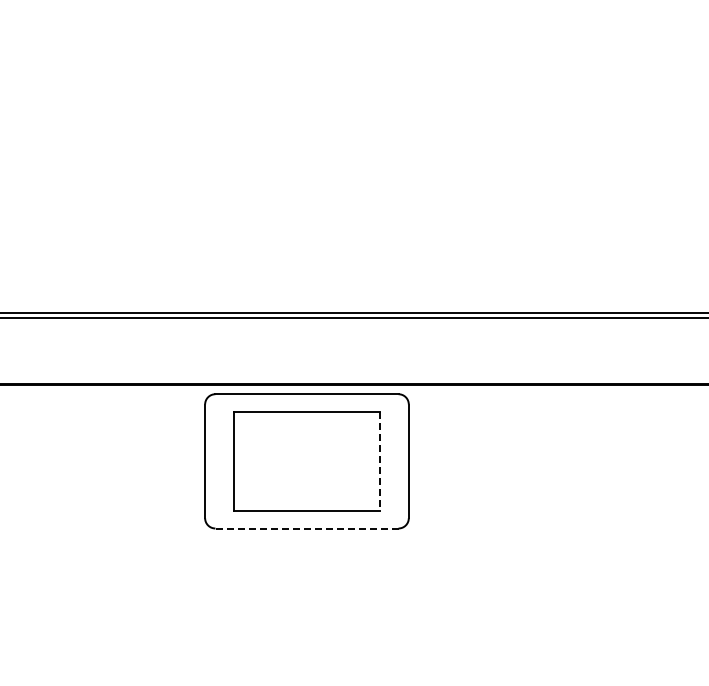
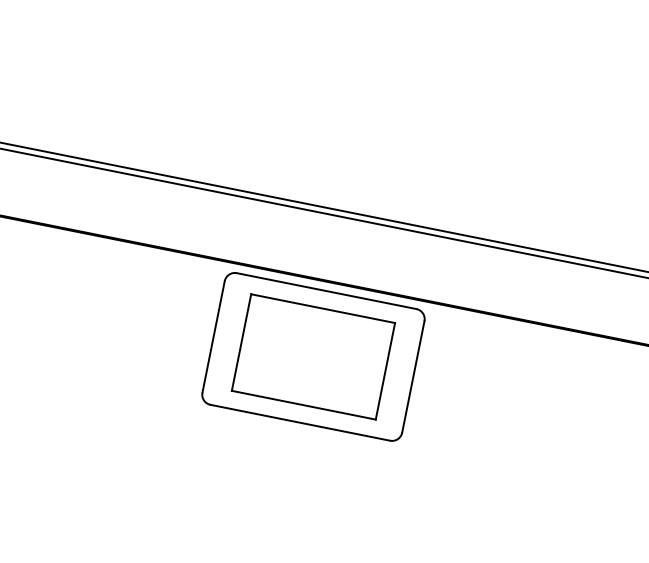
line: (380, 461) -> (385, 371), dashed -> solid
line: (306, 528) -> (299, 422), dashed -> solid

